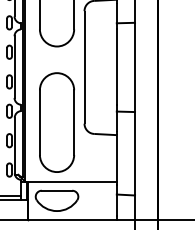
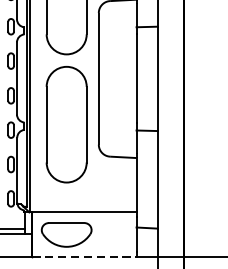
part: (56, 122) -> (66, 124), moved
line: (72, 219) -> (84, 256), solid -> dashed

